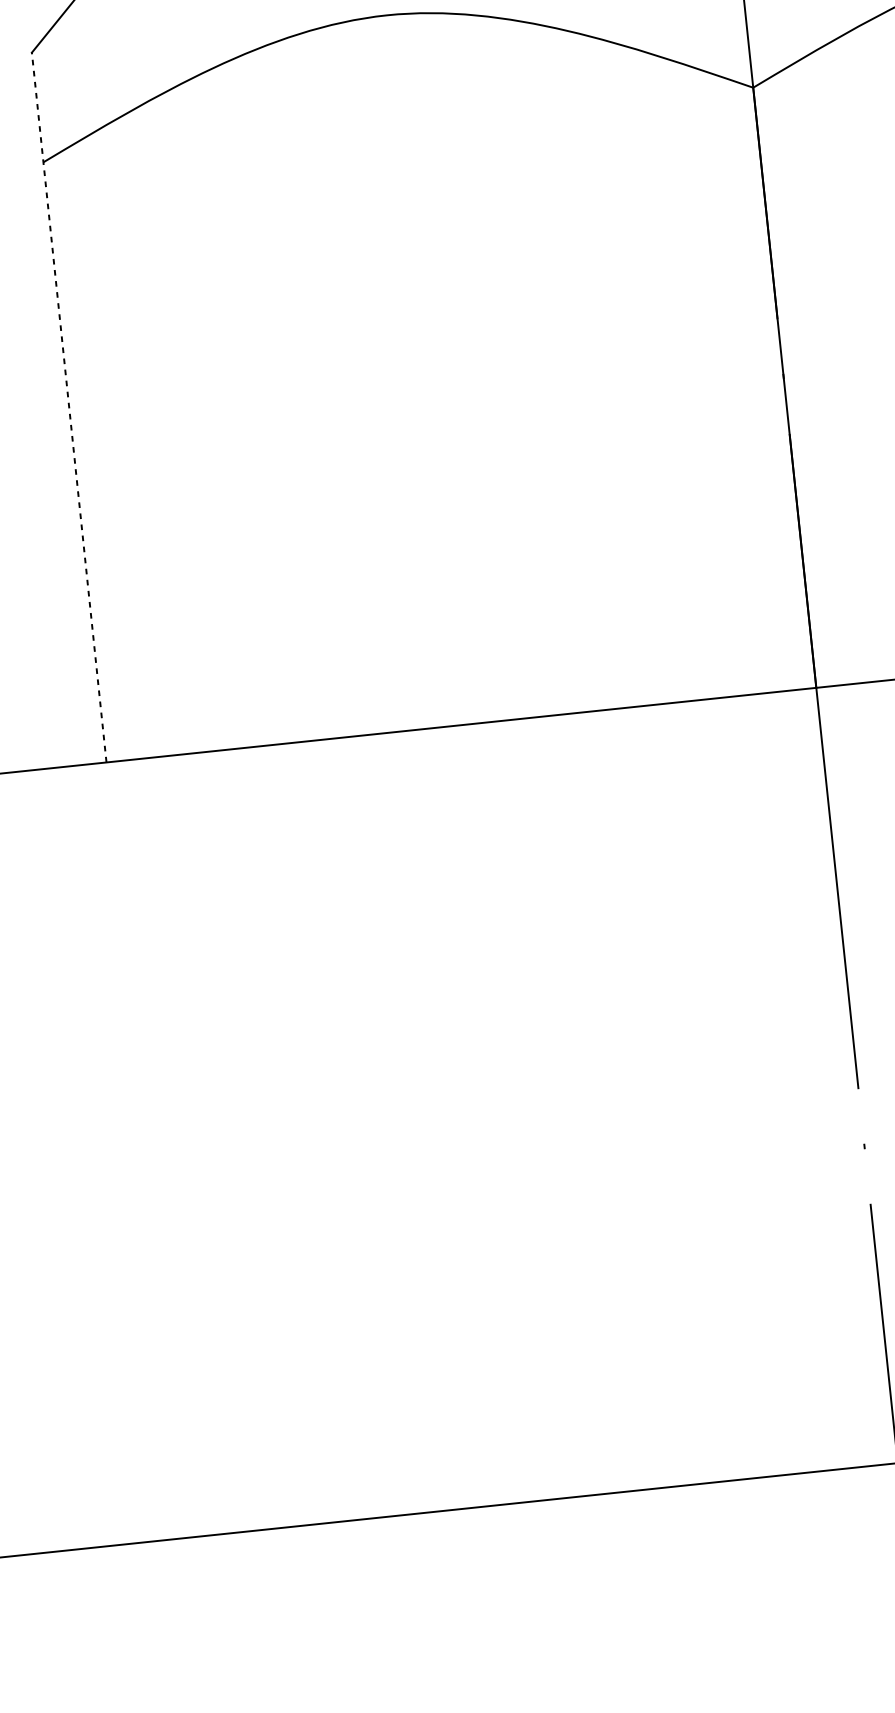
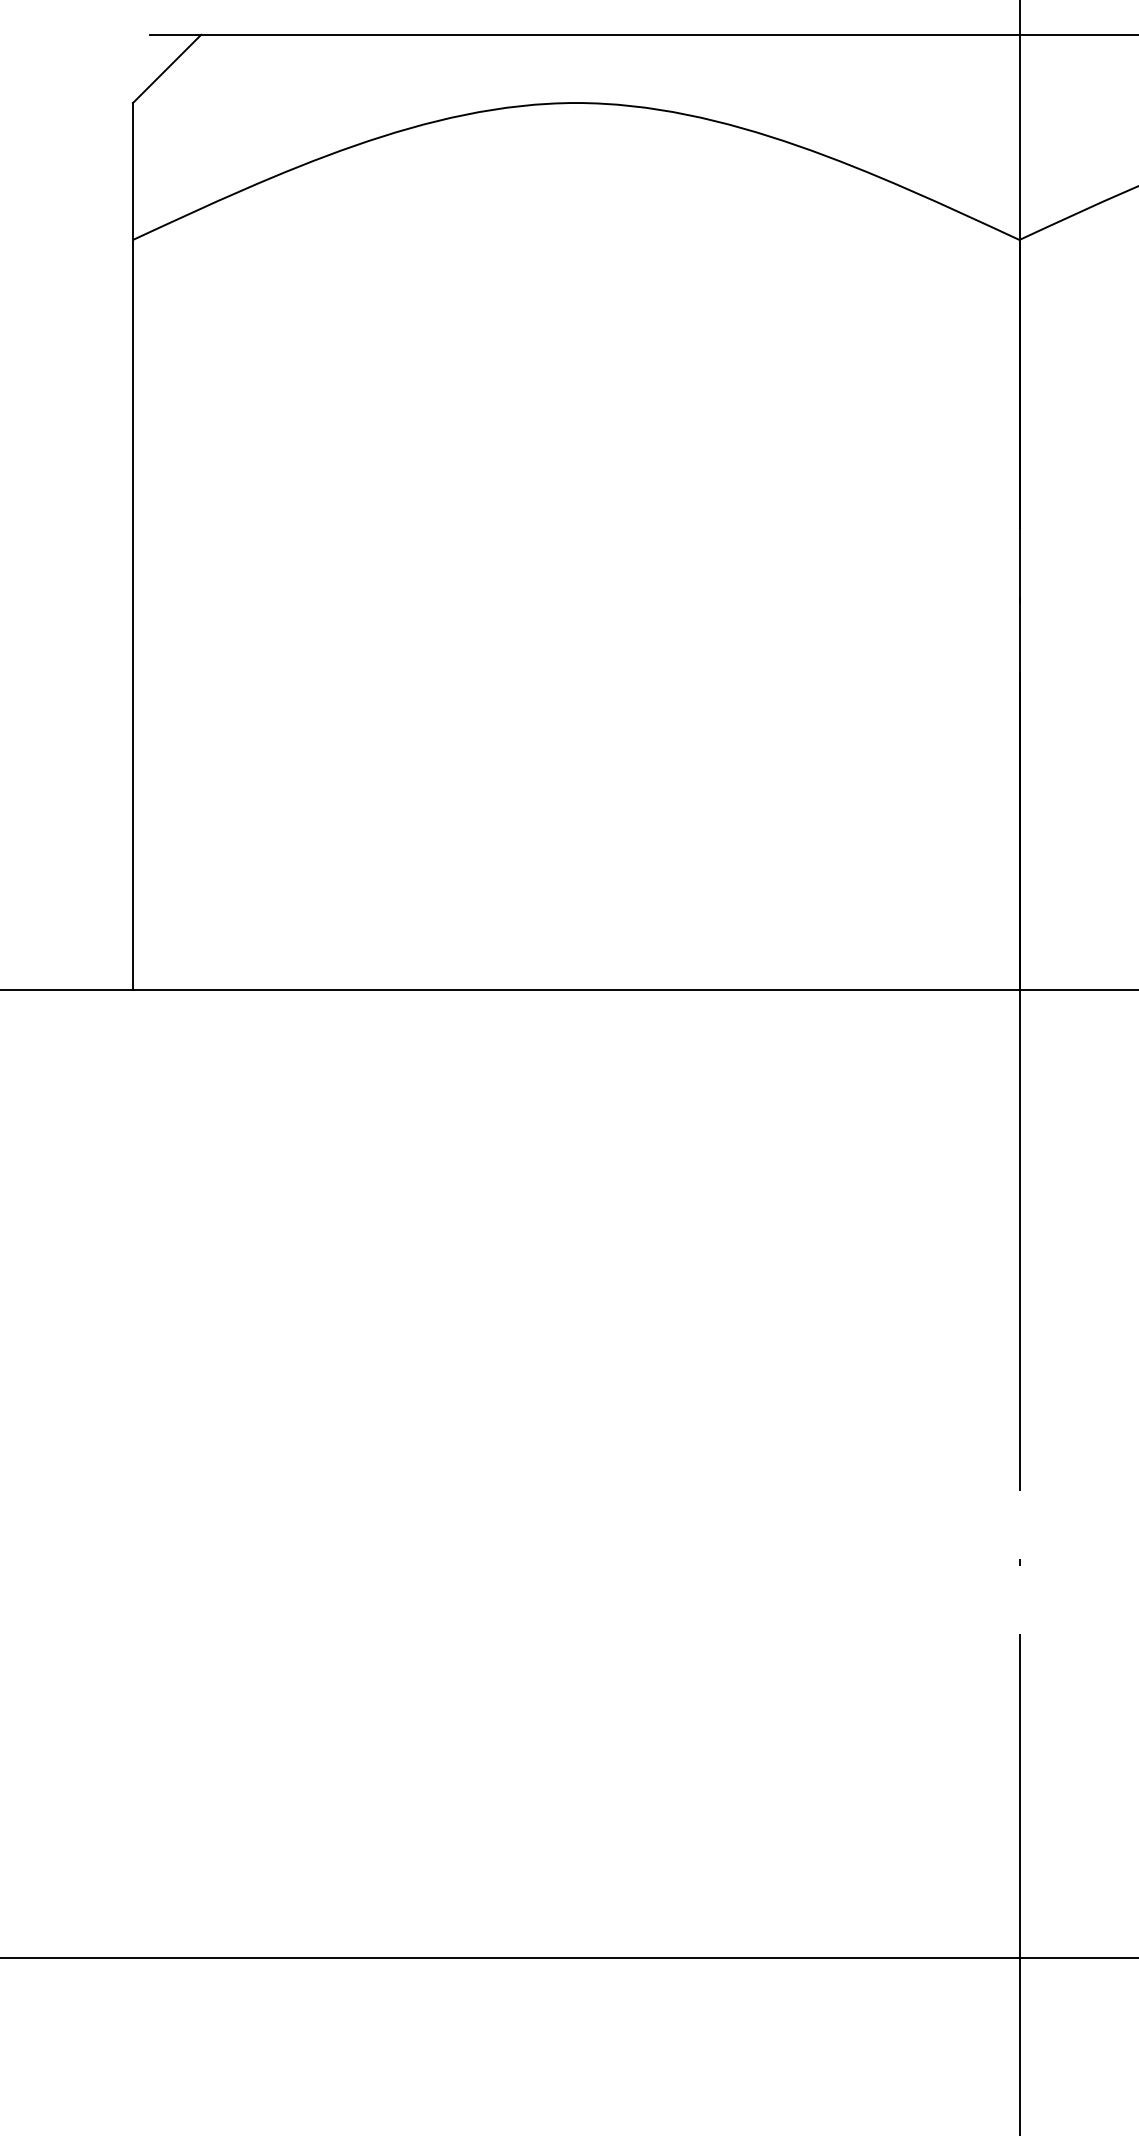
line: (69, 406) -> (133, 545), dashed -> solid

